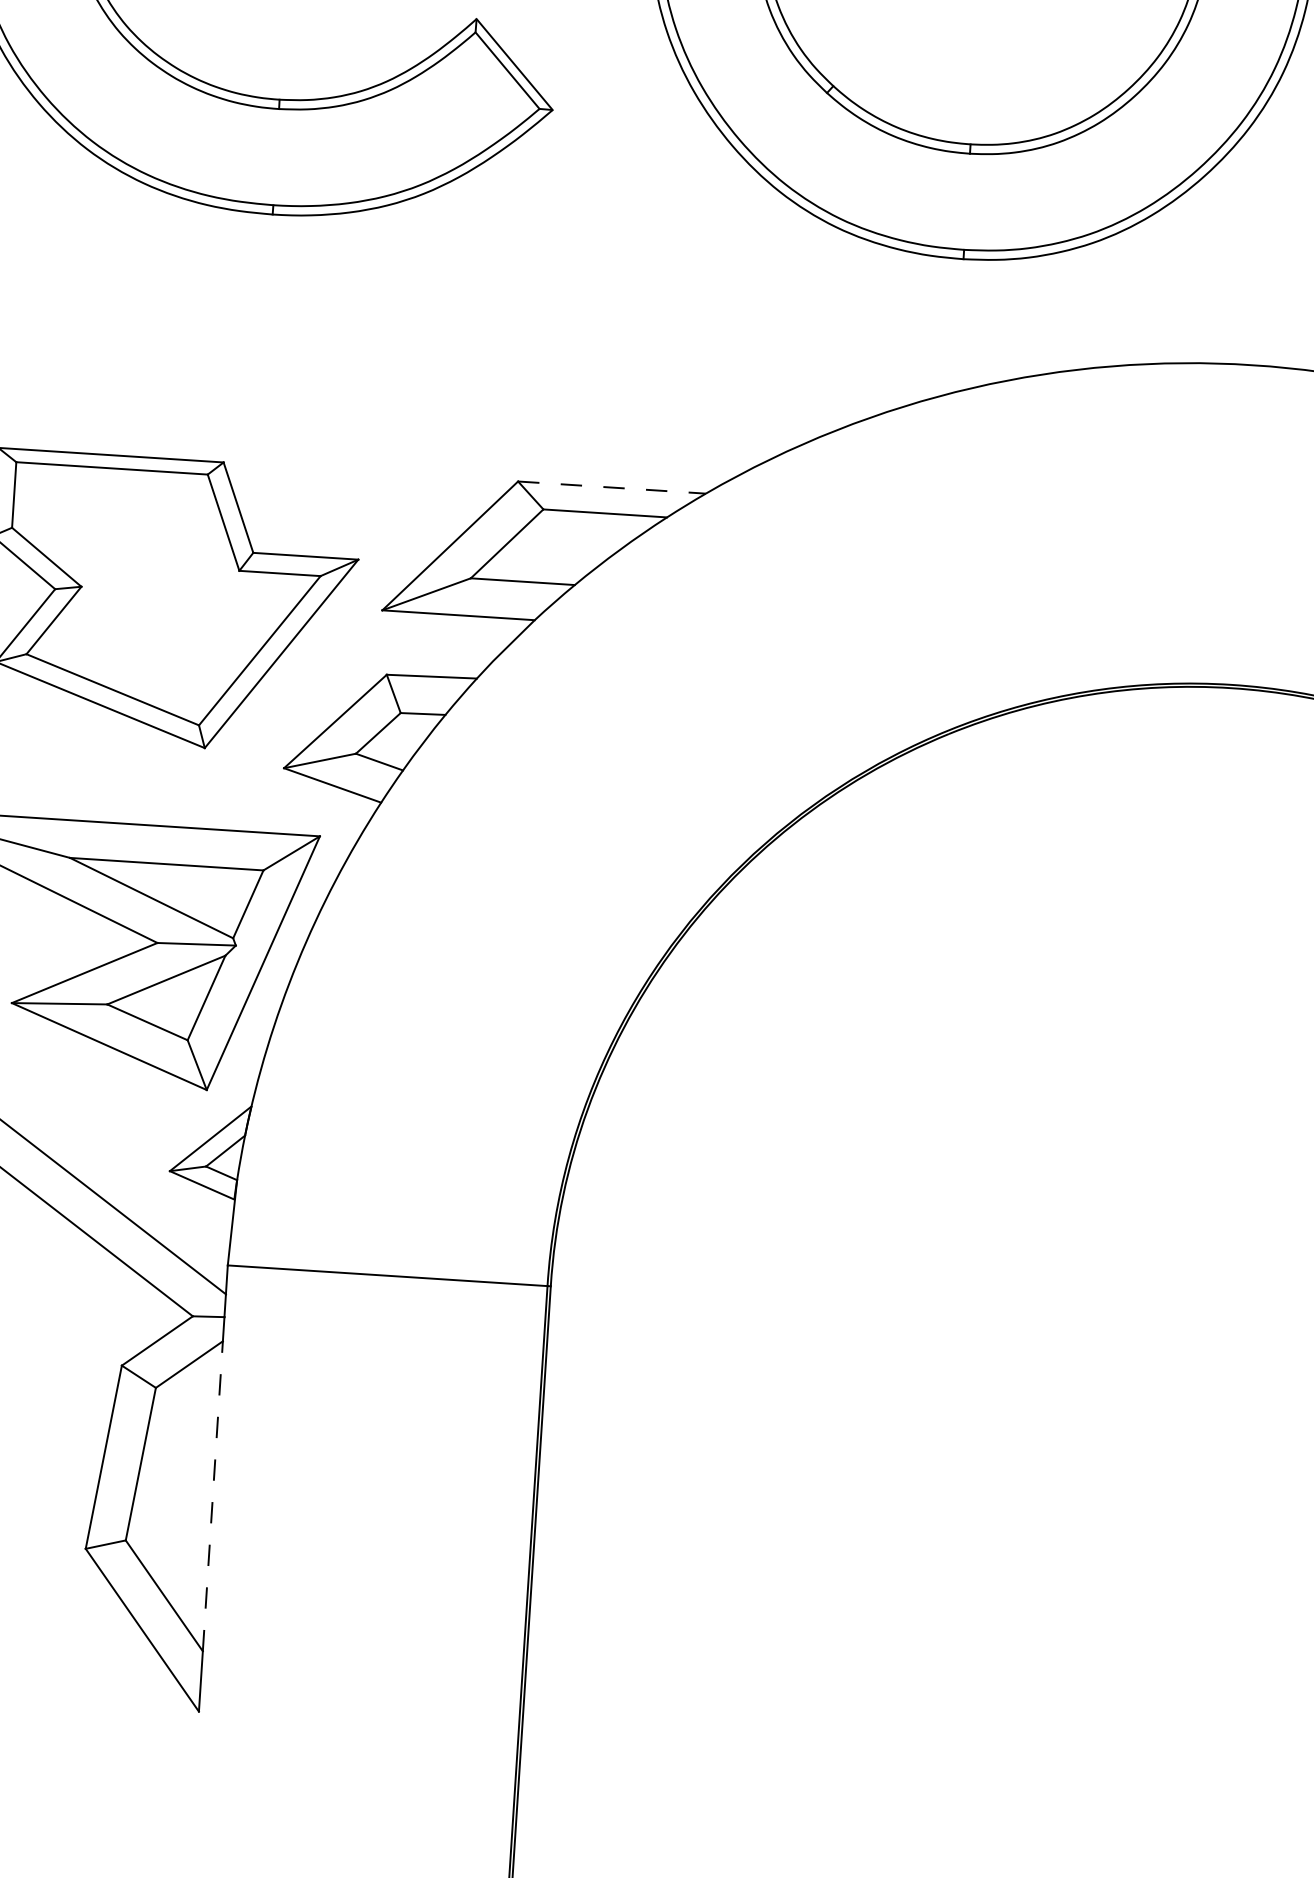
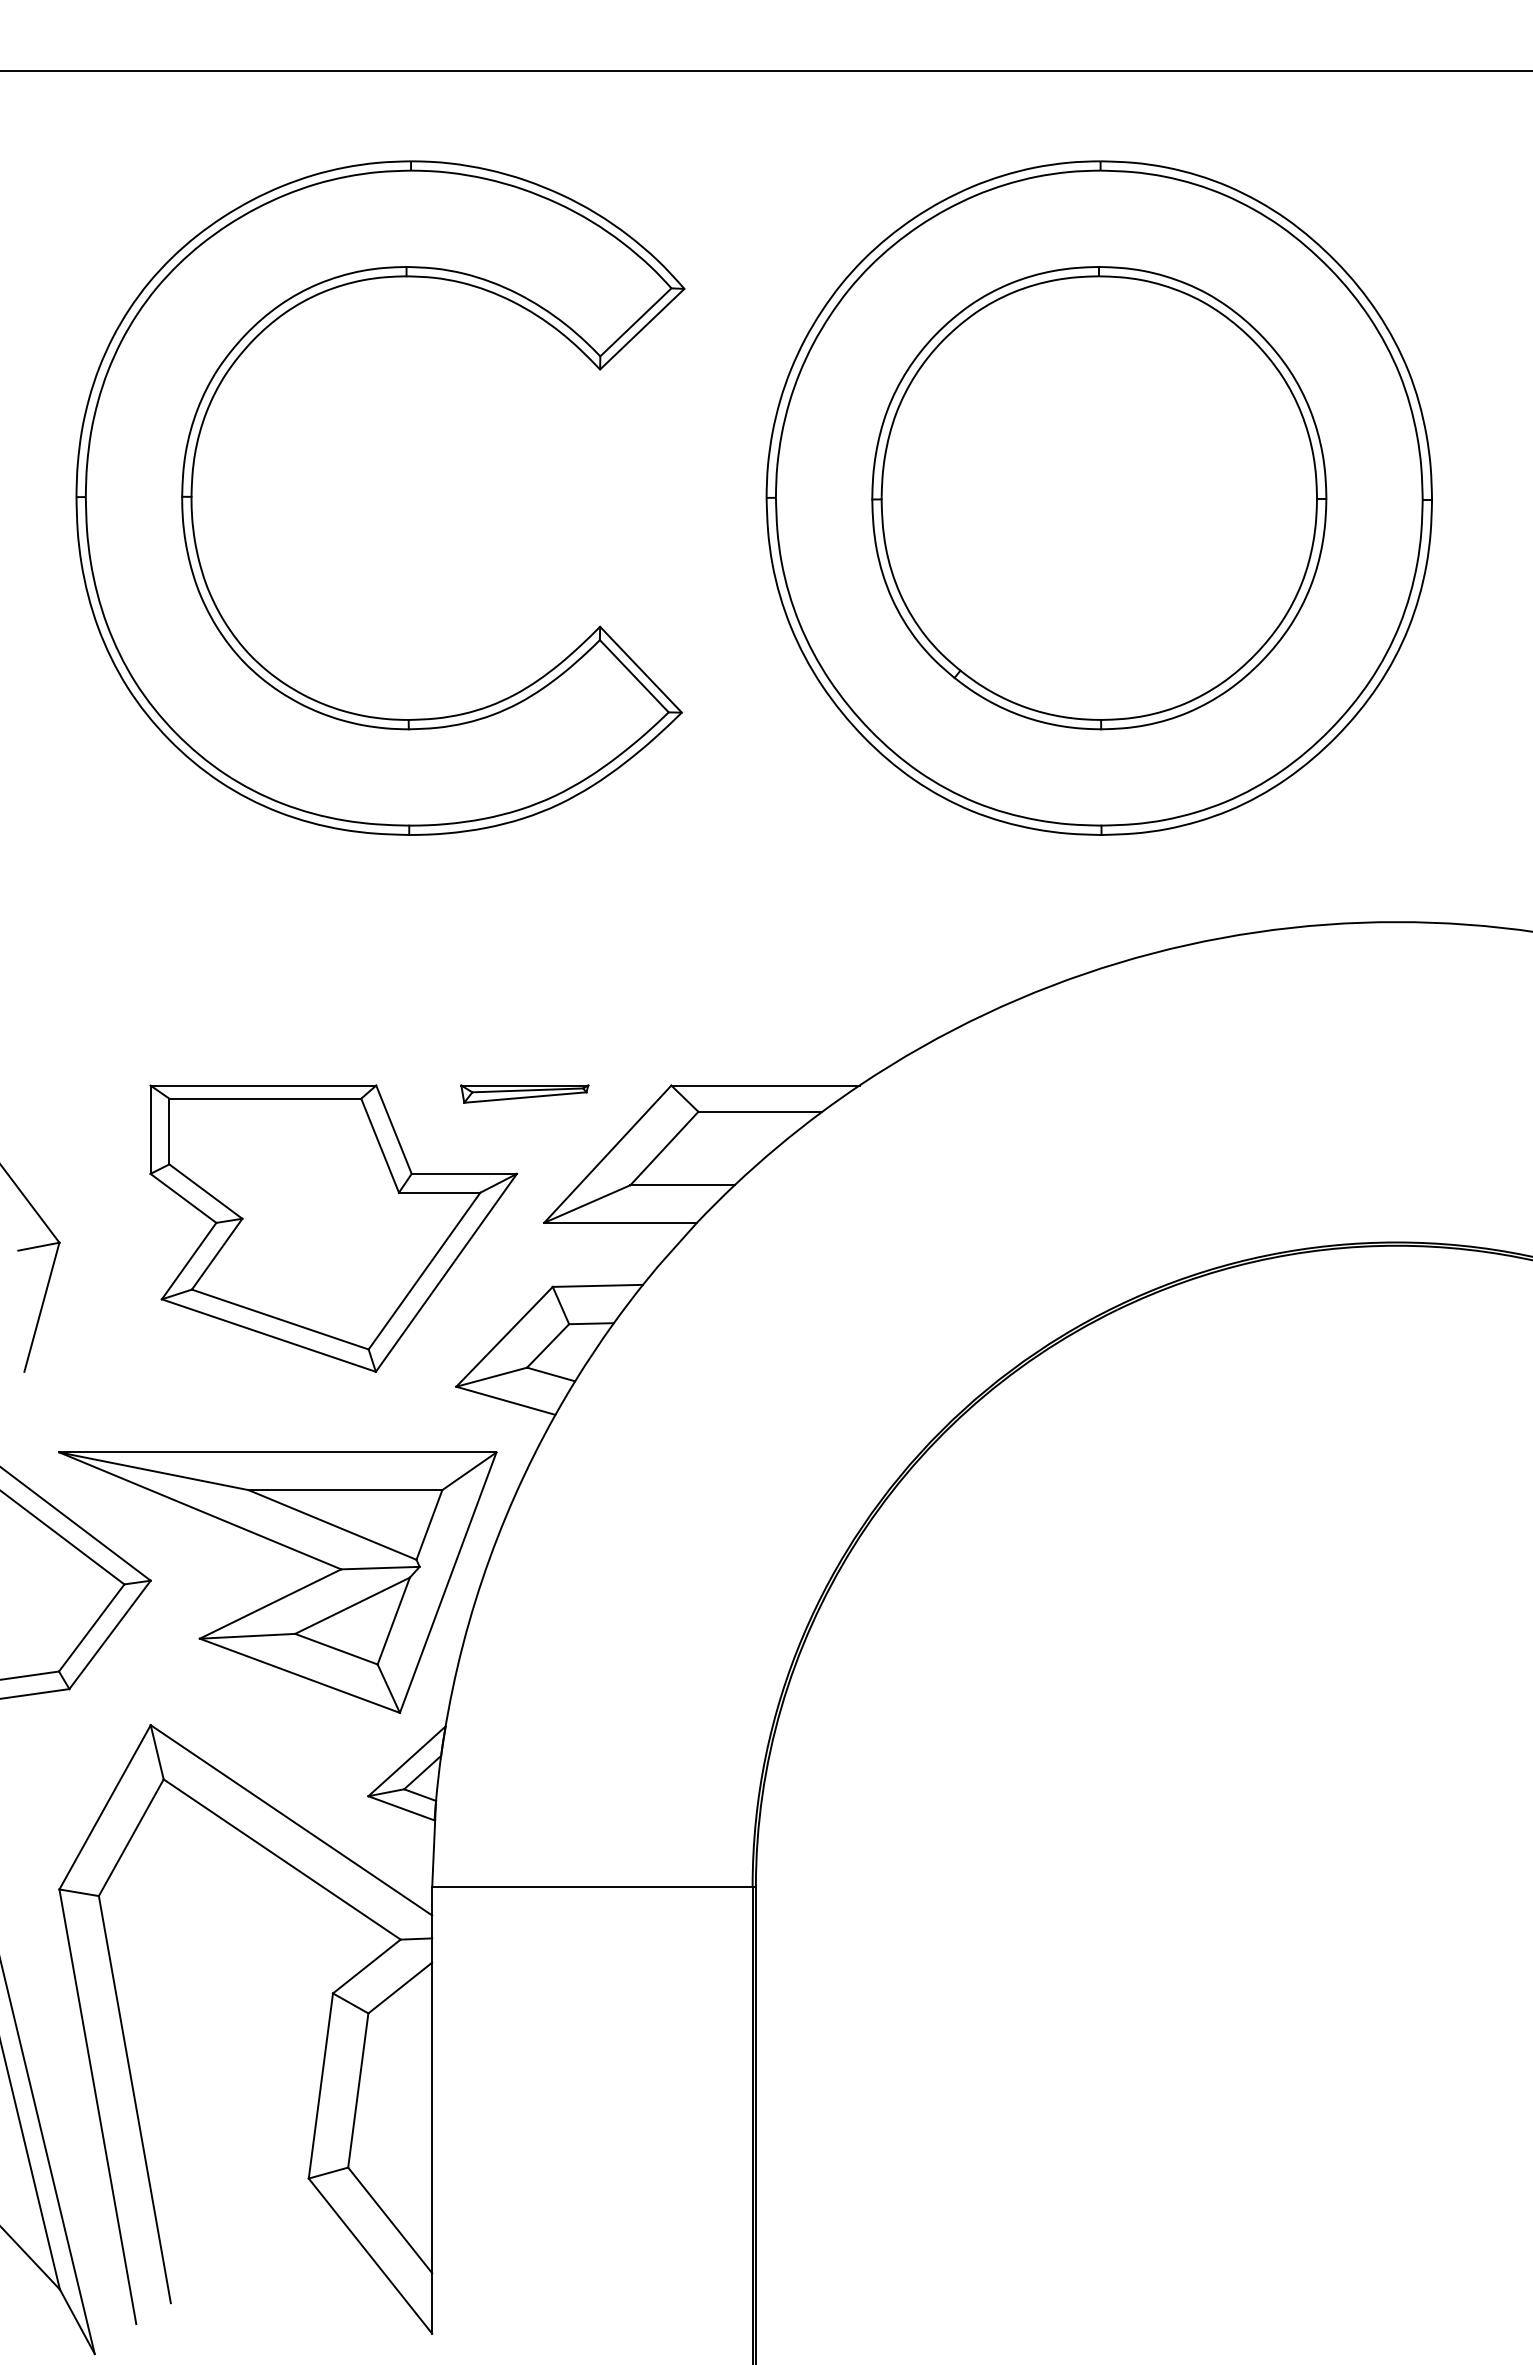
part: (371, 479) -> (524, 1093), added
line: (612, 487) -> (765, 1085), dashed -> solid
line: (213, 1495) -> (432, 2117), dashed -> solid

